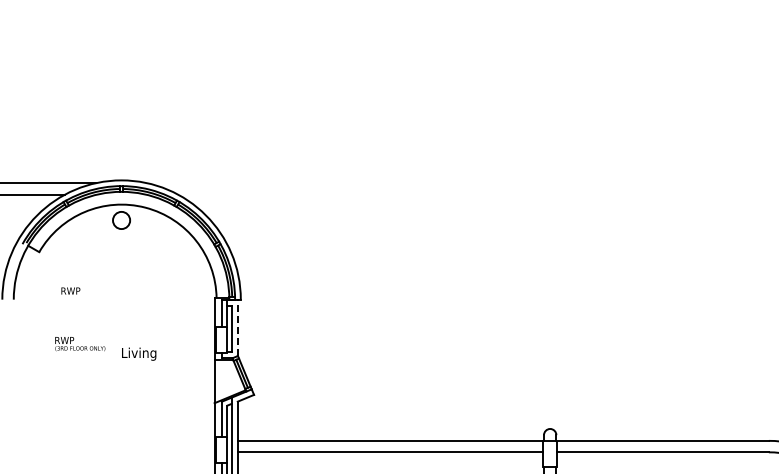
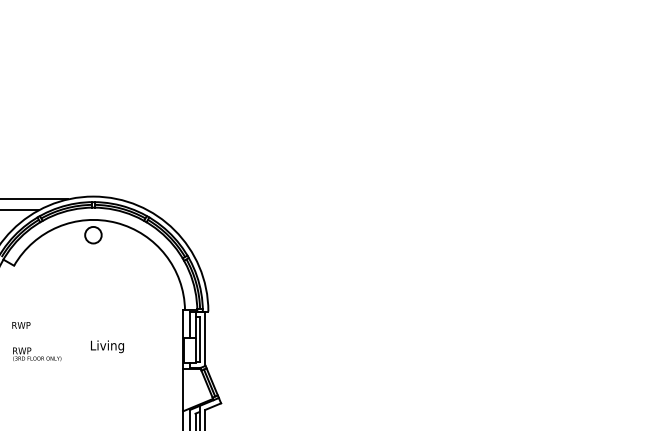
text: (70, 290) -> (21, 324), moved
line: (237, 327) -> (205, 338), dashed -> solid
text: (80, 344) -> (37, 354), moved
text: (139, 353) -> (107, 346), moved

